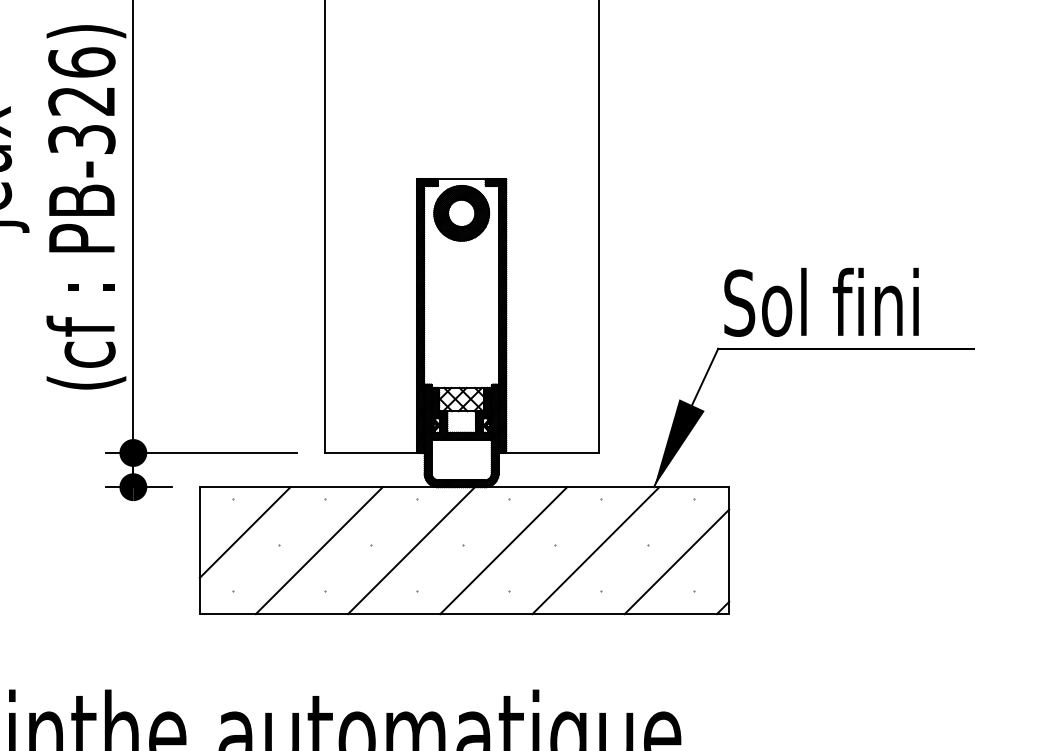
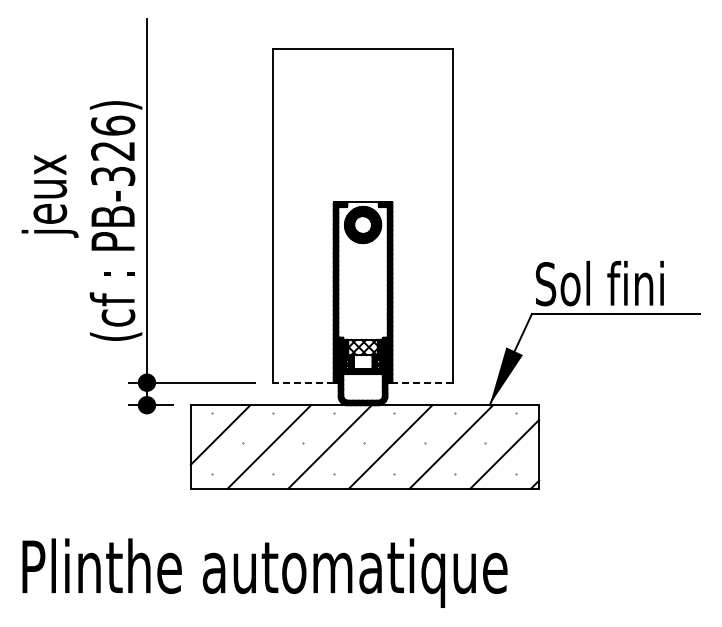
line: (369, 452) -> (302, 382), solid -> dashed
line: (552, 452) -> (422, 382), solid -> dashed

